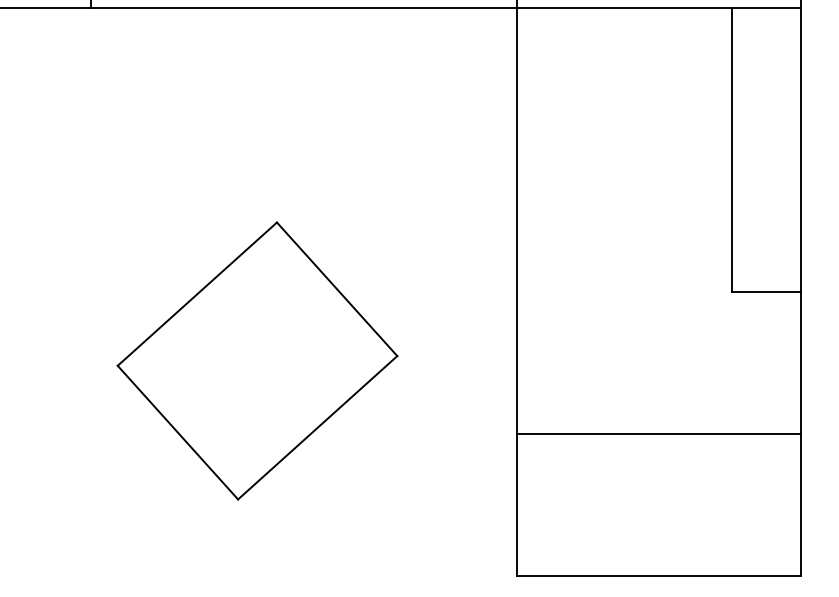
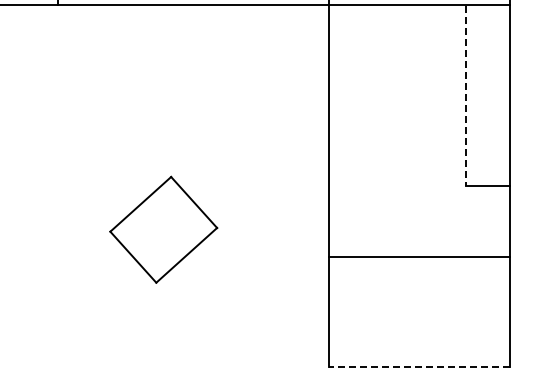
line: (731, 151) -> (465, 96), solid -> dashed
part: (256, 360) -> (163, 229), size x0.6
line: (659, 434) -> (419, 257), moved
line: (657, 575) -> (418, 366), solid -> dashed

